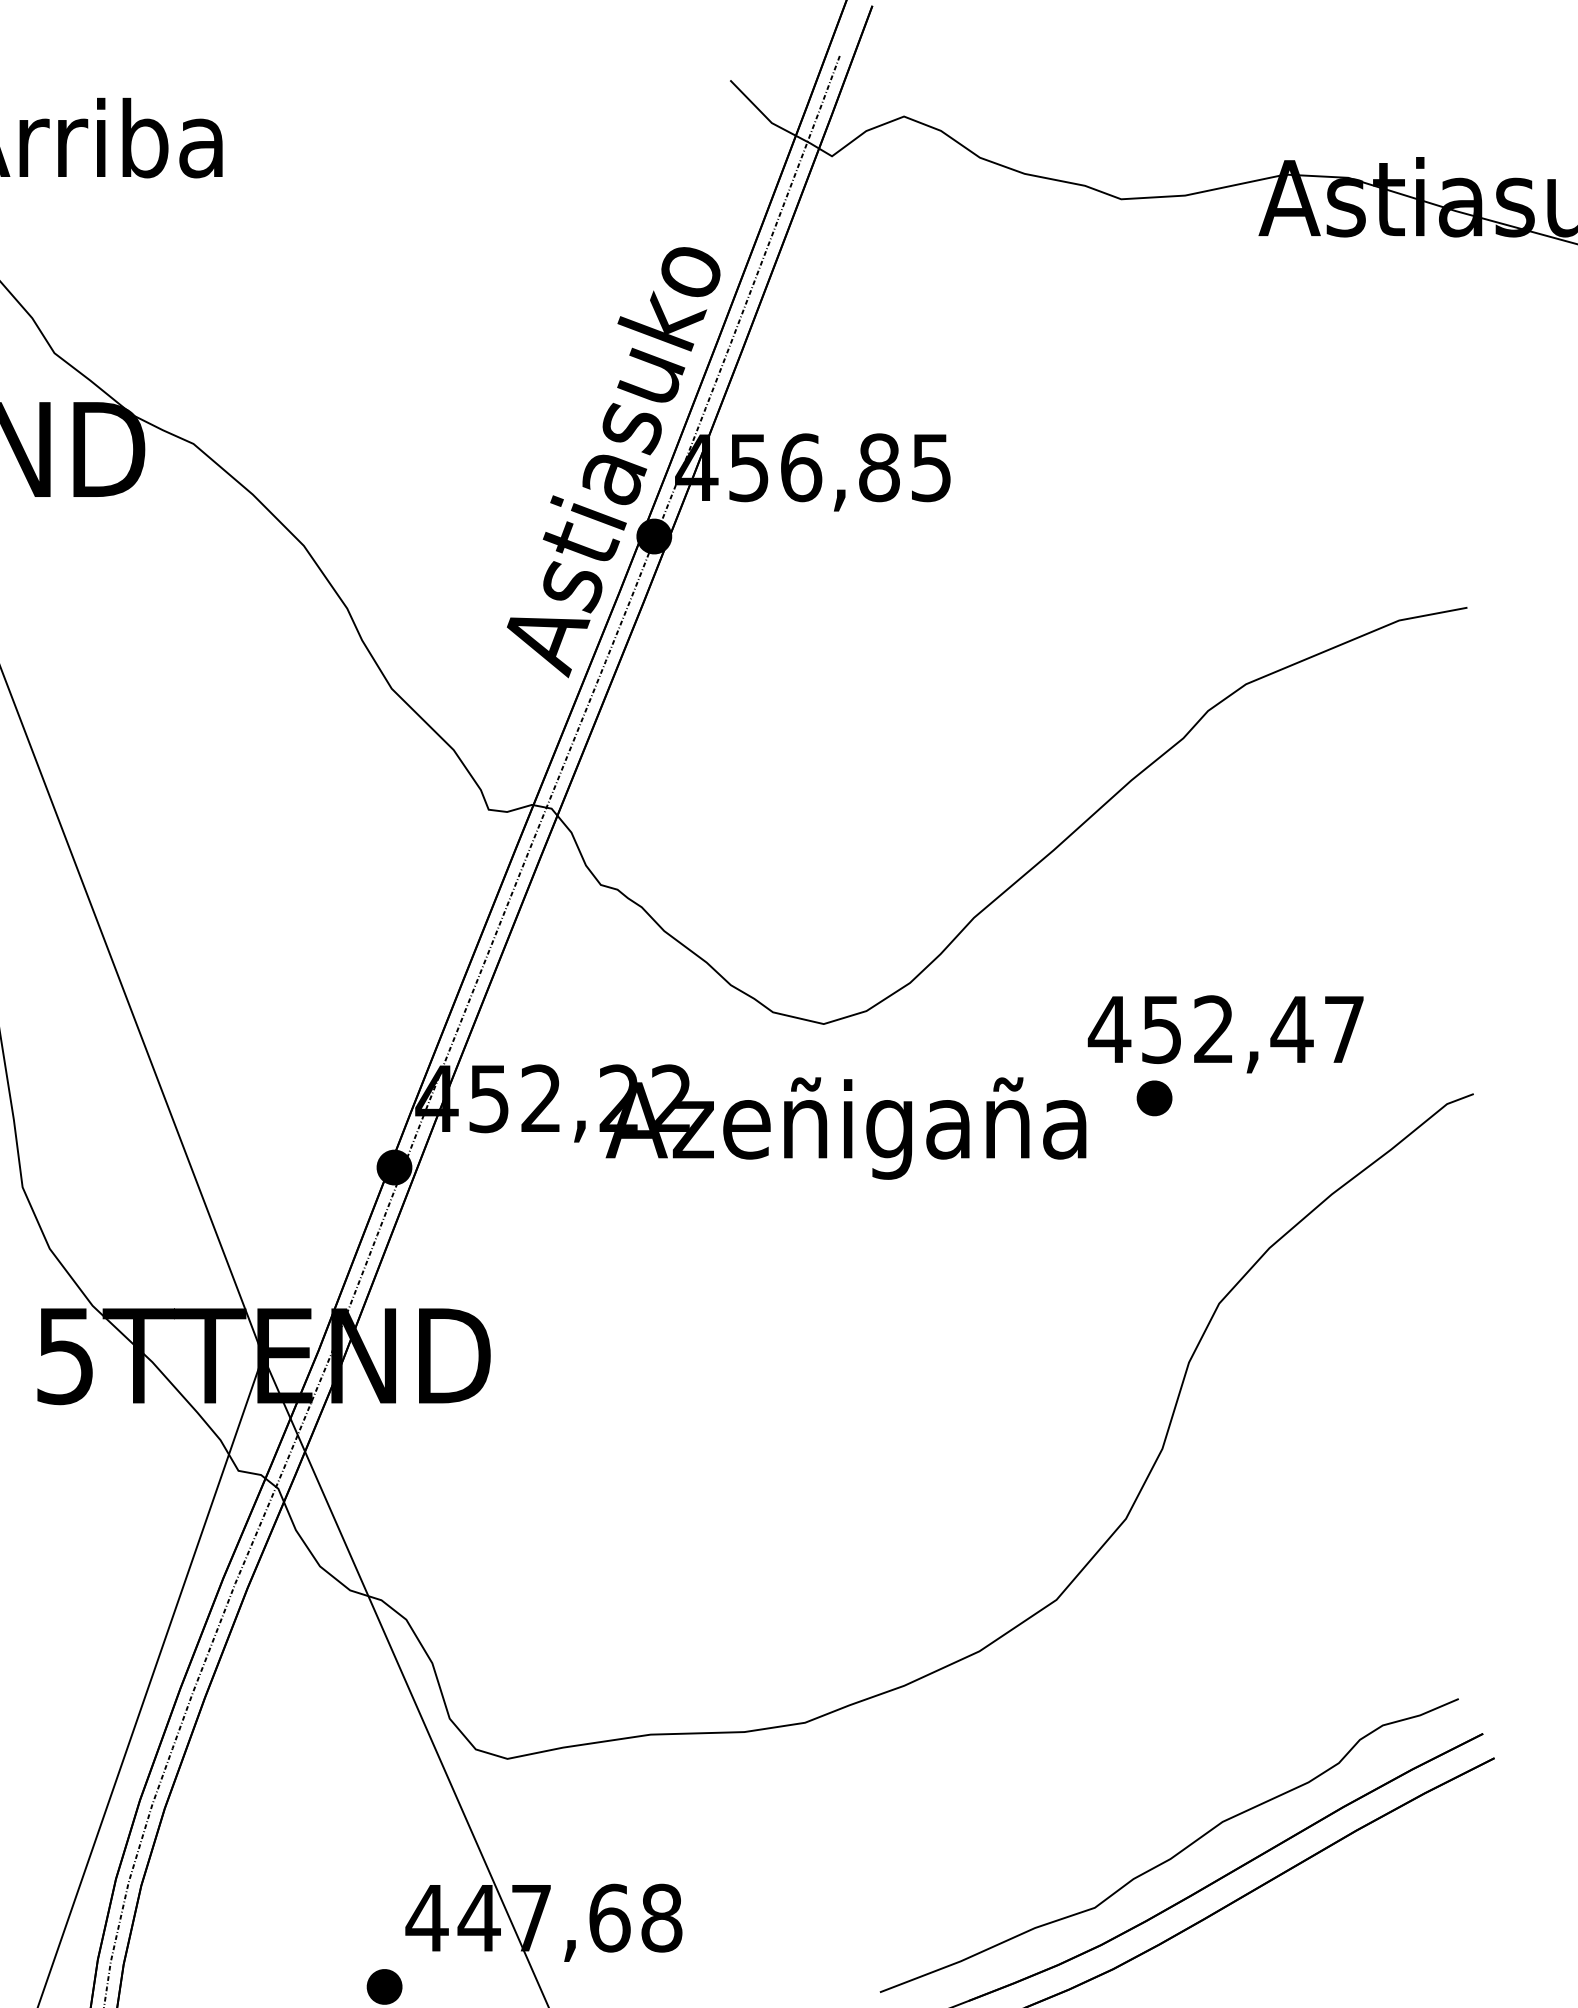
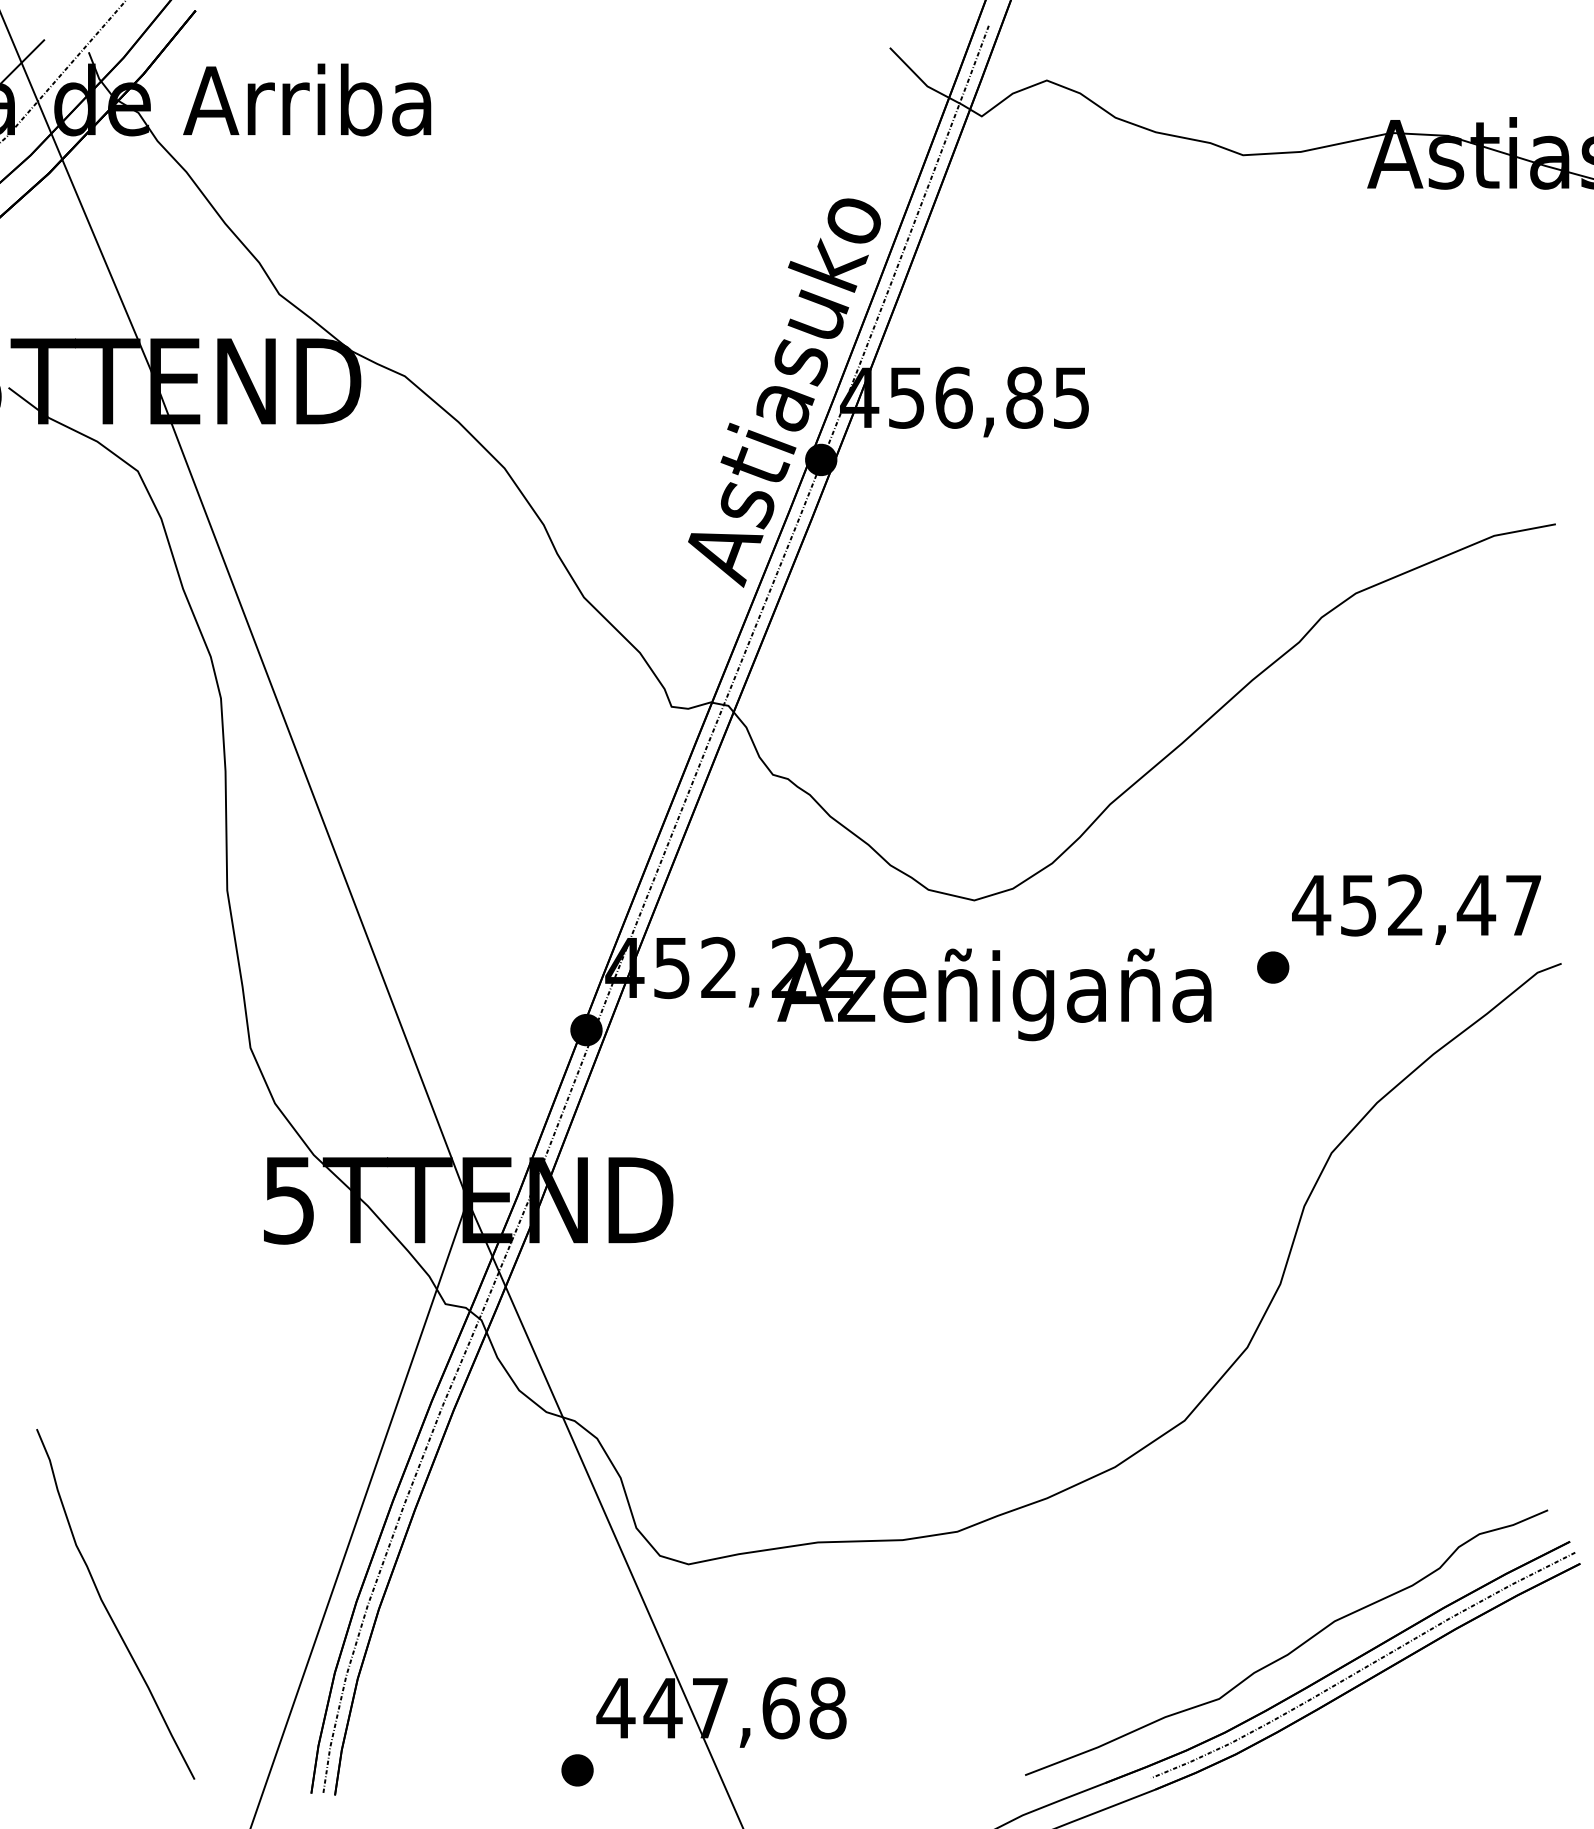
text: (1225, 1034) -> (1416, 909), moved
curve: (1256, 1871) -> (1365, 1666), added

